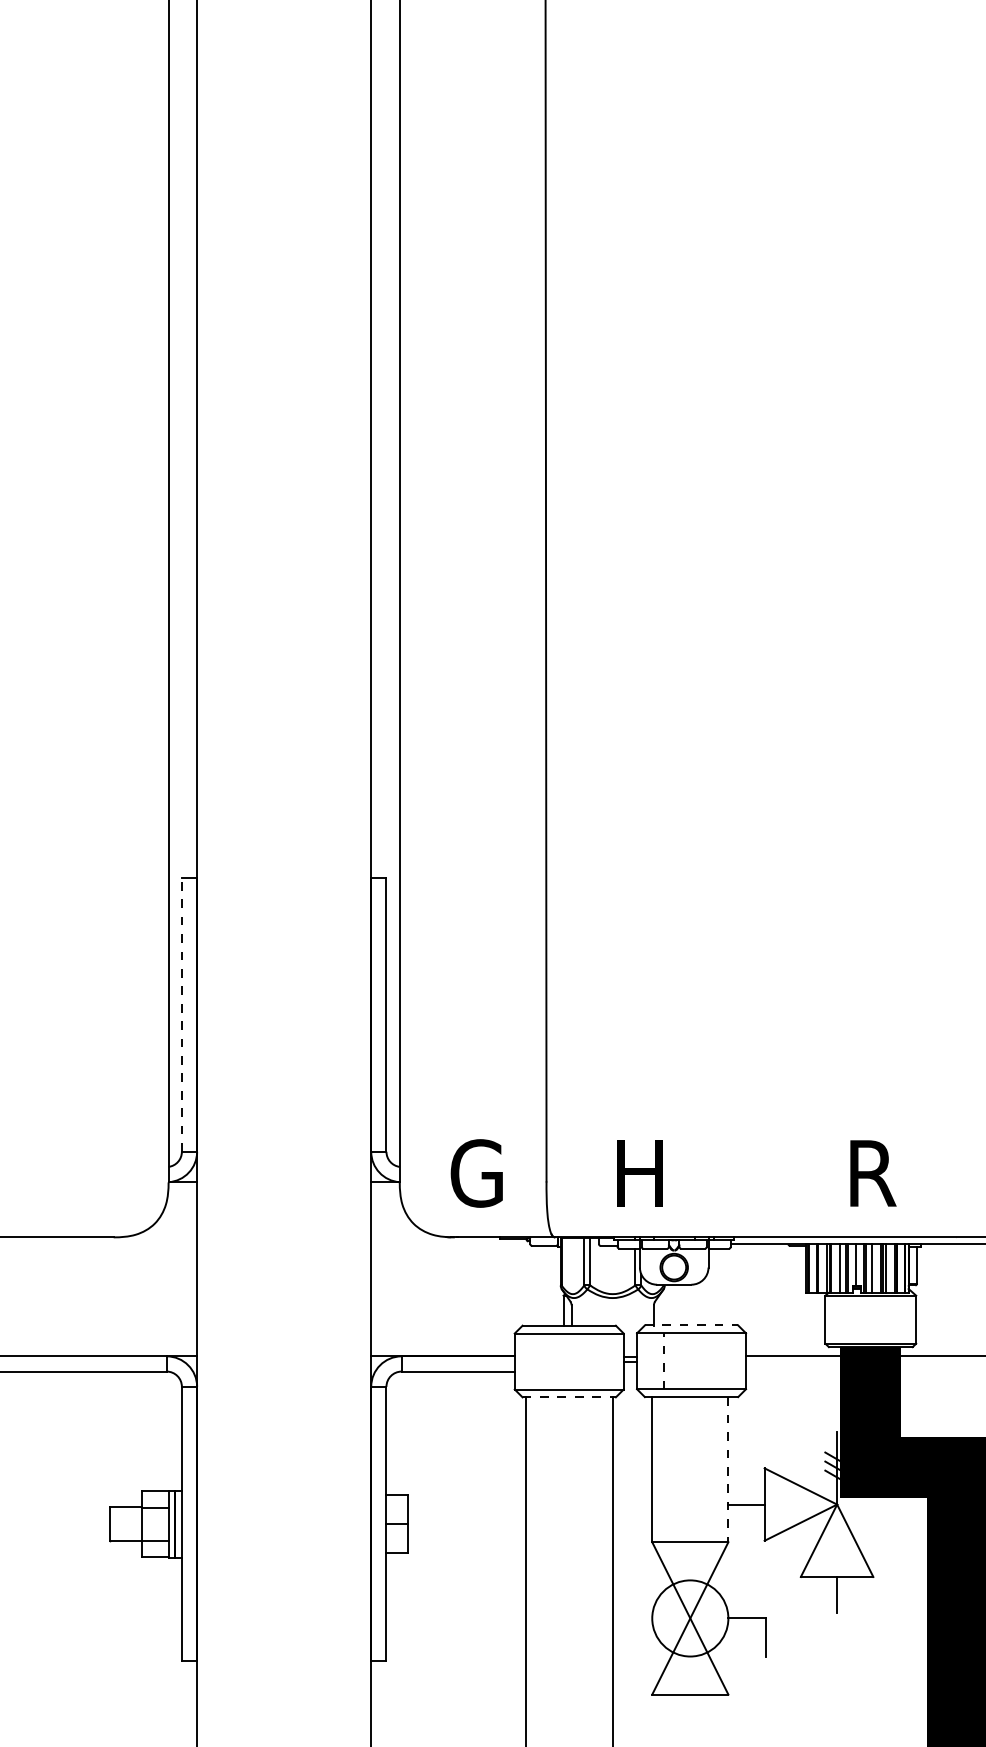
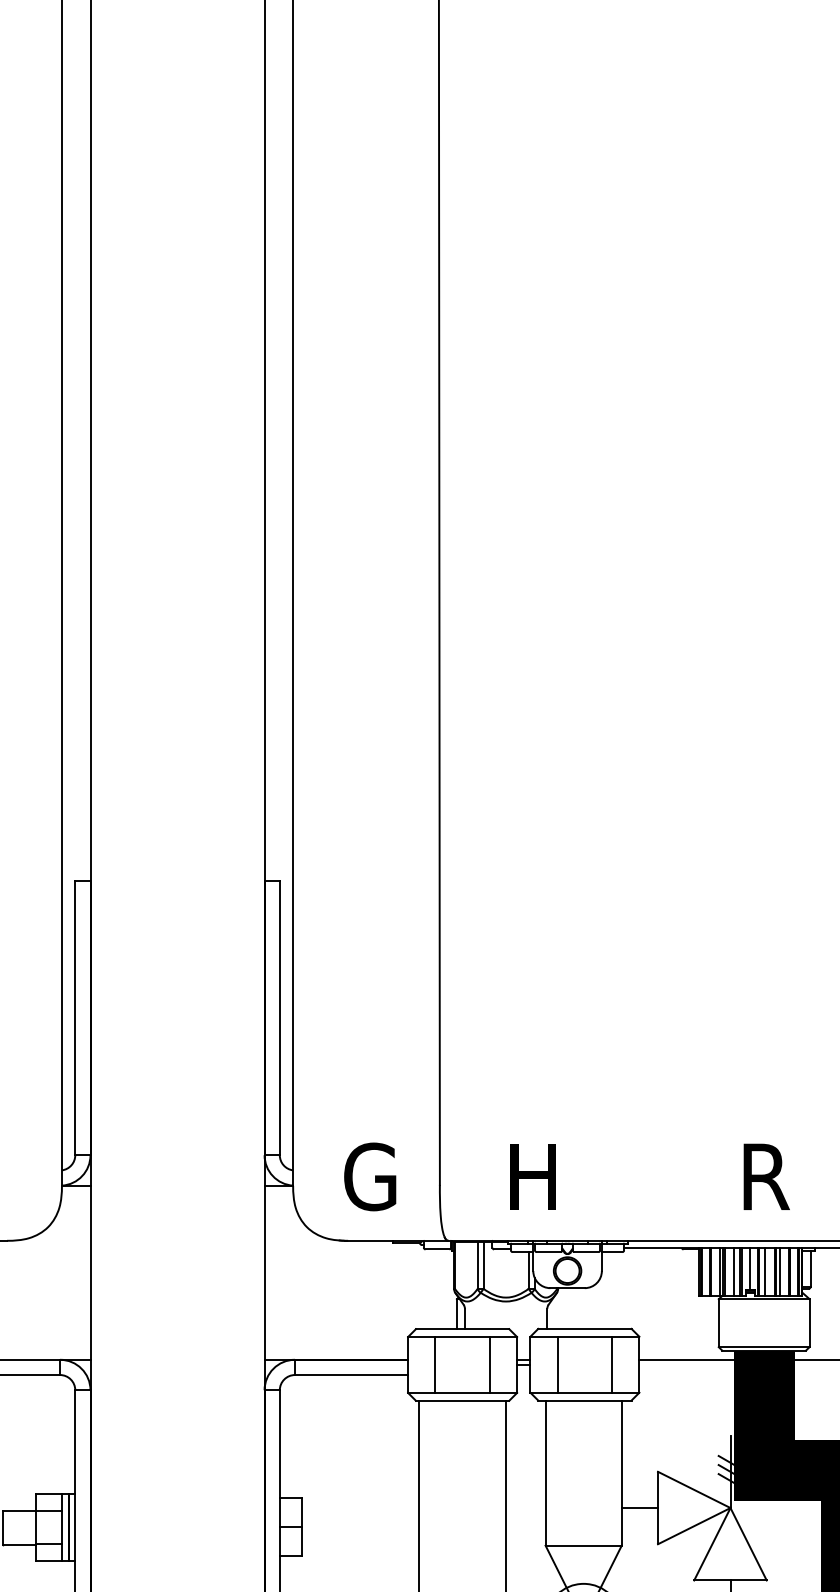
line: (181, 1014) -> (74, 1017), dashed -> solid
line: (691, 1325) -> (584, 1328), dashed -> solid
line: (542, 1361) -> (435, 1364), added
line: (596, 1361) -> (489, 1364), added
line: (664, 1361) -> (557, 1364), dashed -> solid
line: (718, 1361) -> (611, 1364), added
line: (569, 1397) -> (462, 1400), dashed -> solid
line: (728, 1470) -> (621, 1473), dashed -> solid

